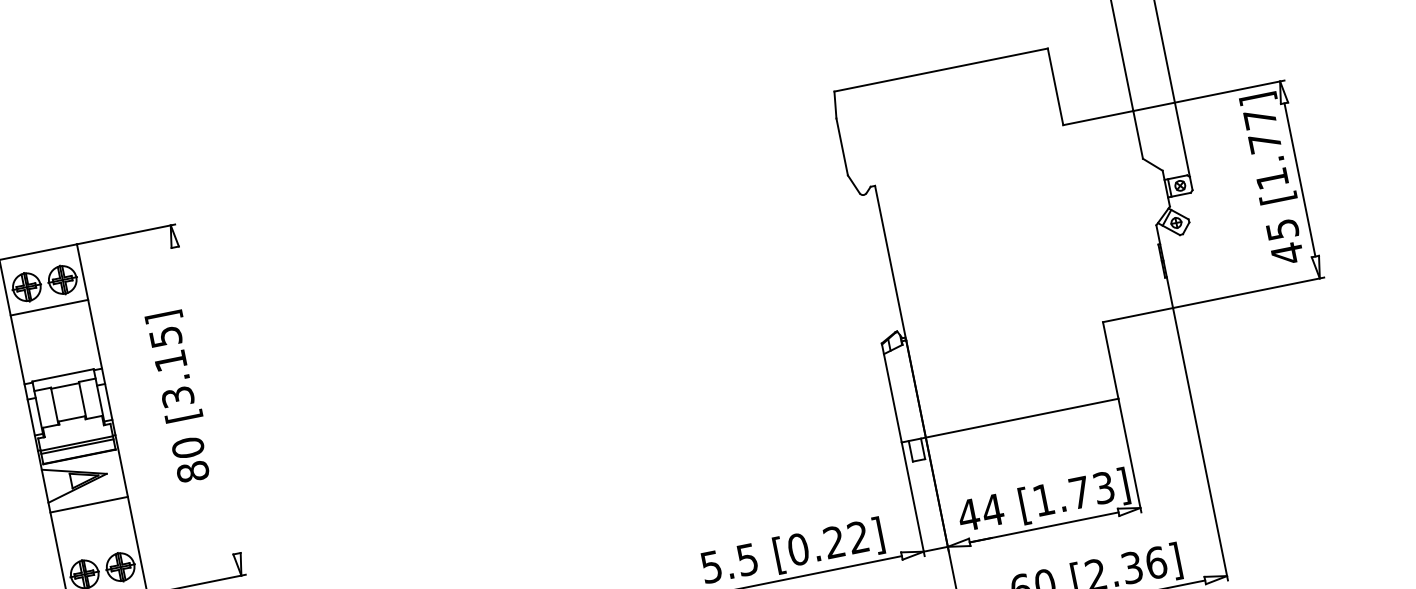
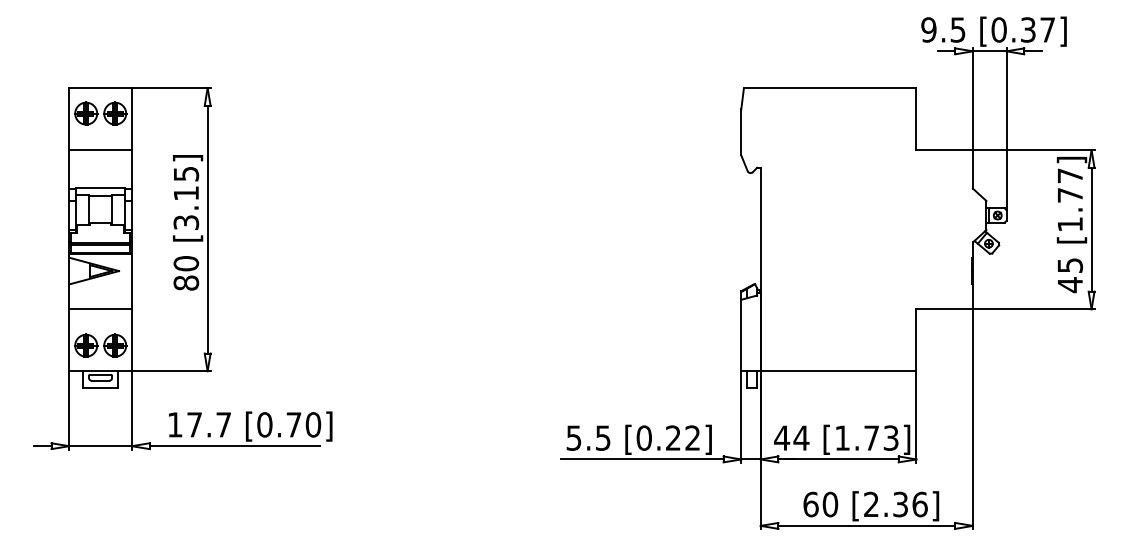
line: (49, 308) -> (100, 150), moved
line: (205, 400) -> (207, 229), added
line: (89, 504) -> (100, 309), moved

